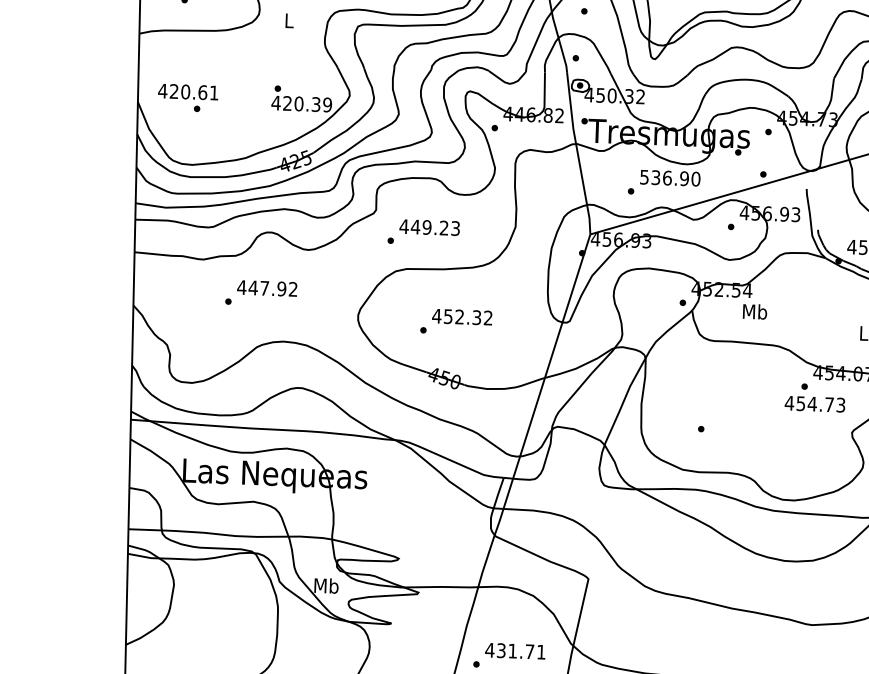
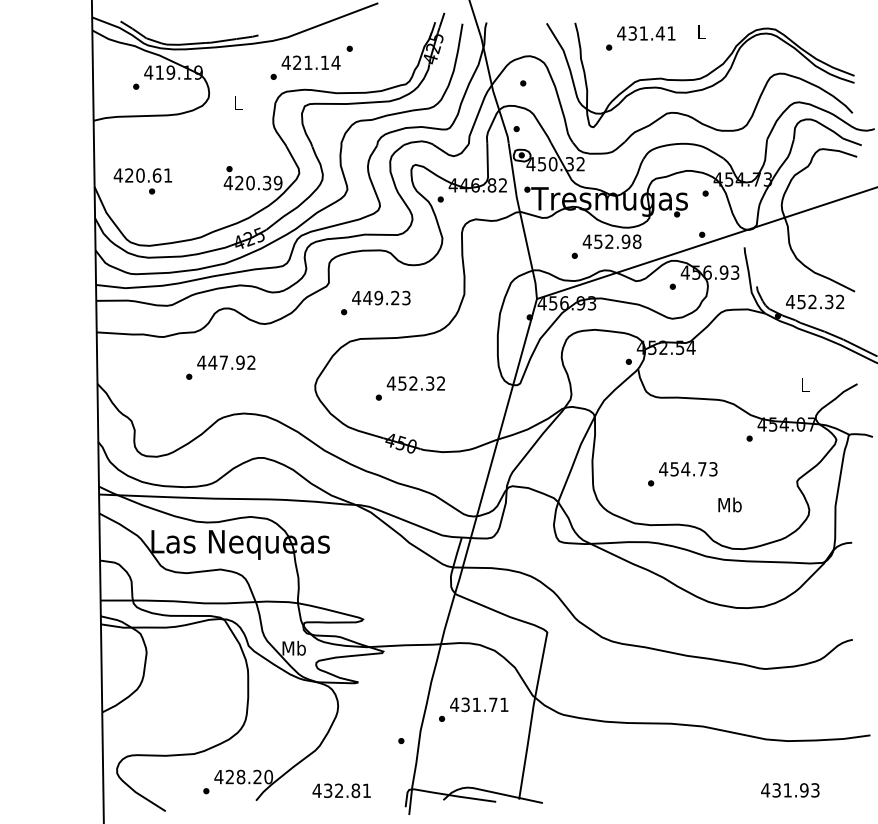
text: (669, 177) -> (611, 241), 536.90 -> 452.98
text: (754, 311) -> (729, 504), moved
text: (815, 404) -> (688, 469), moved

